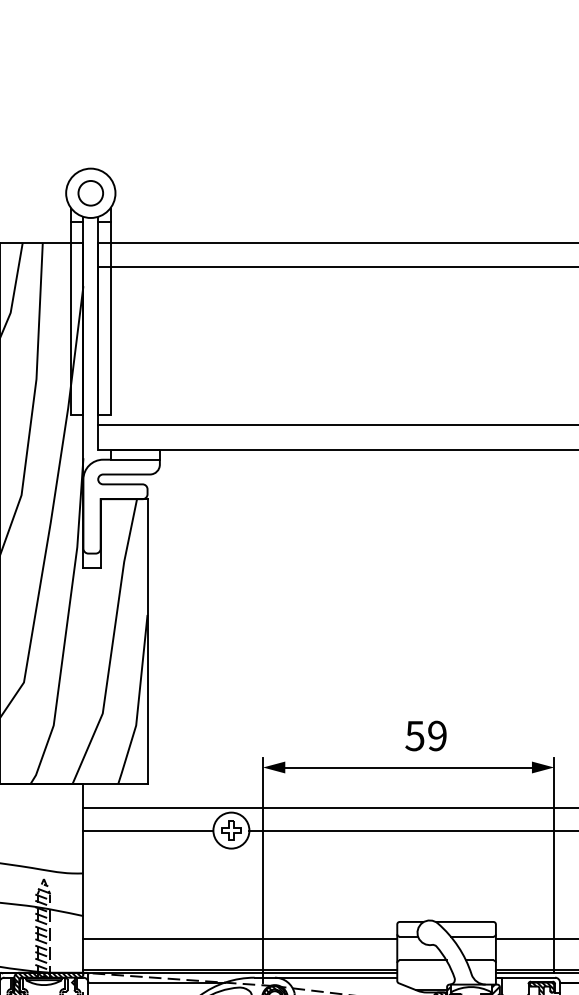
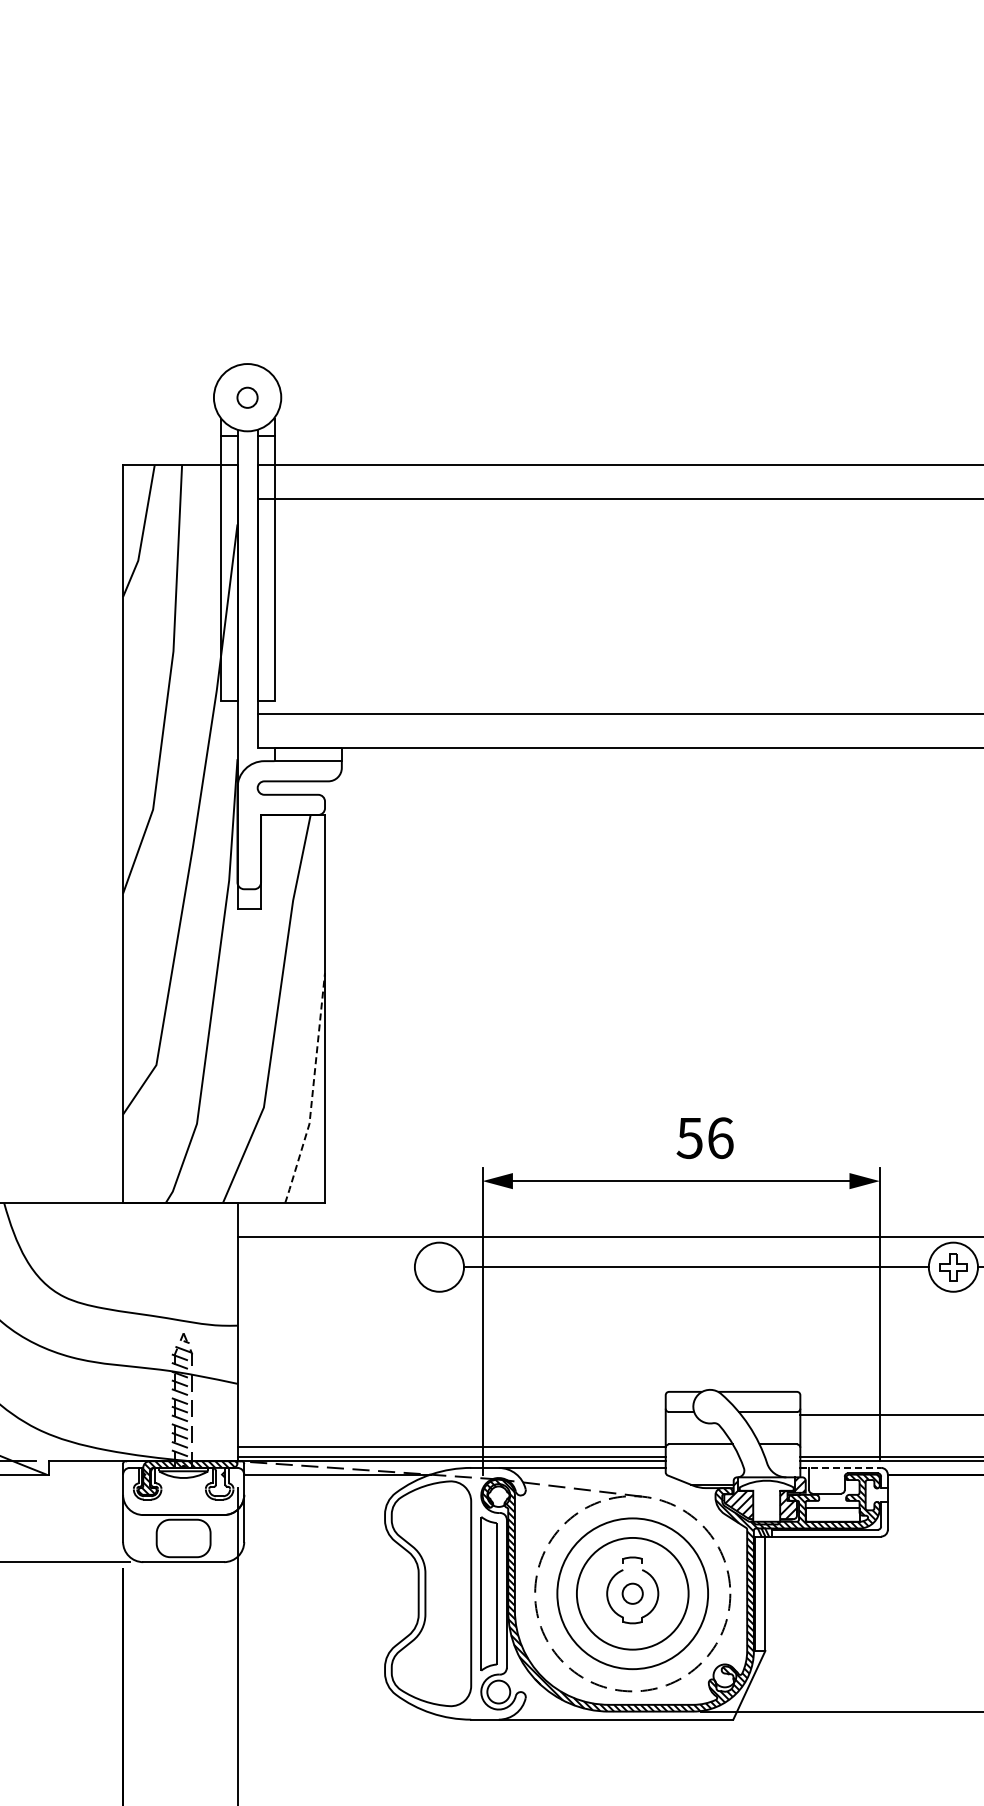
circle: (90, 193) -> (247, 397), size x0.6
line: (138, 701) -> (312, 1091), solid -> dashed
text: (437, 736) -> (720, 1138), 59 -> 56
line: (147, 830) -> (325, 1267), removed
part: (231, 830) -> (439, 1267), removed
line: (240, 939) -> (451, 1447), moved
line: (526, 977) -> (841, 1467), solid -> dashed

